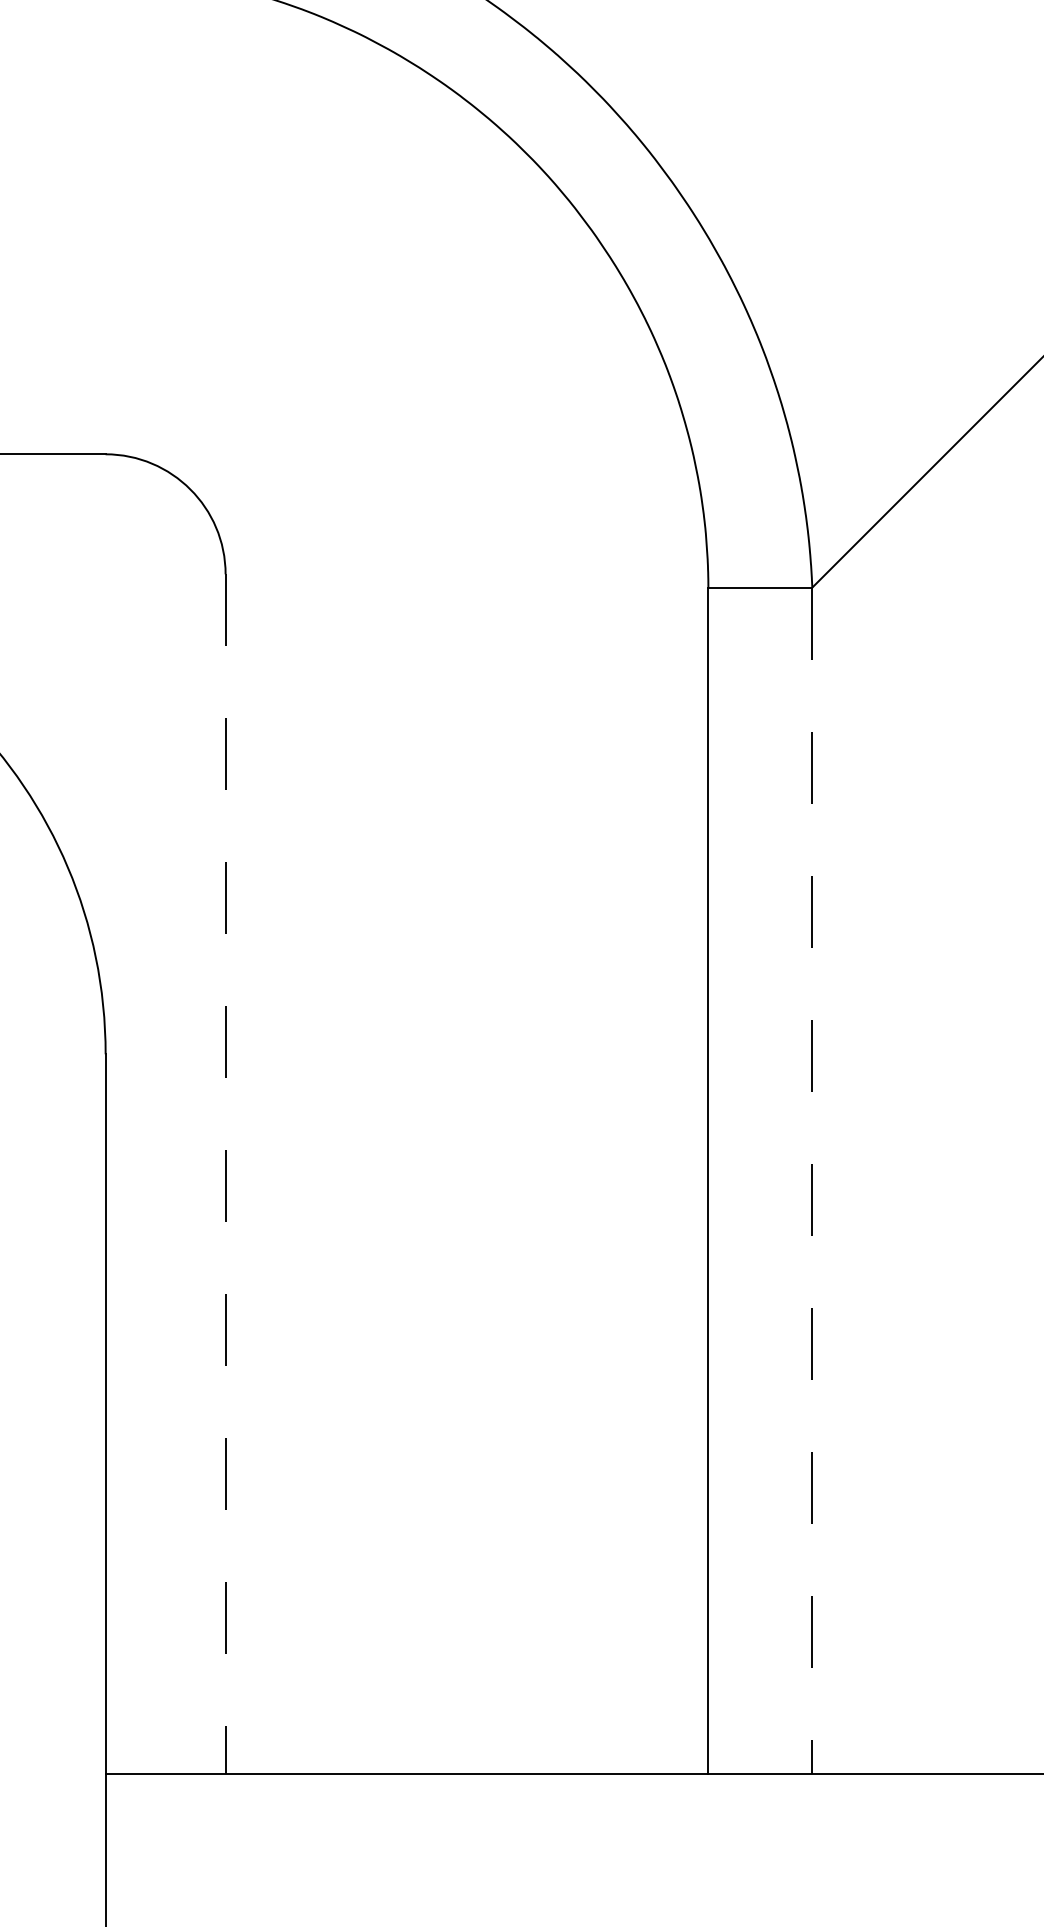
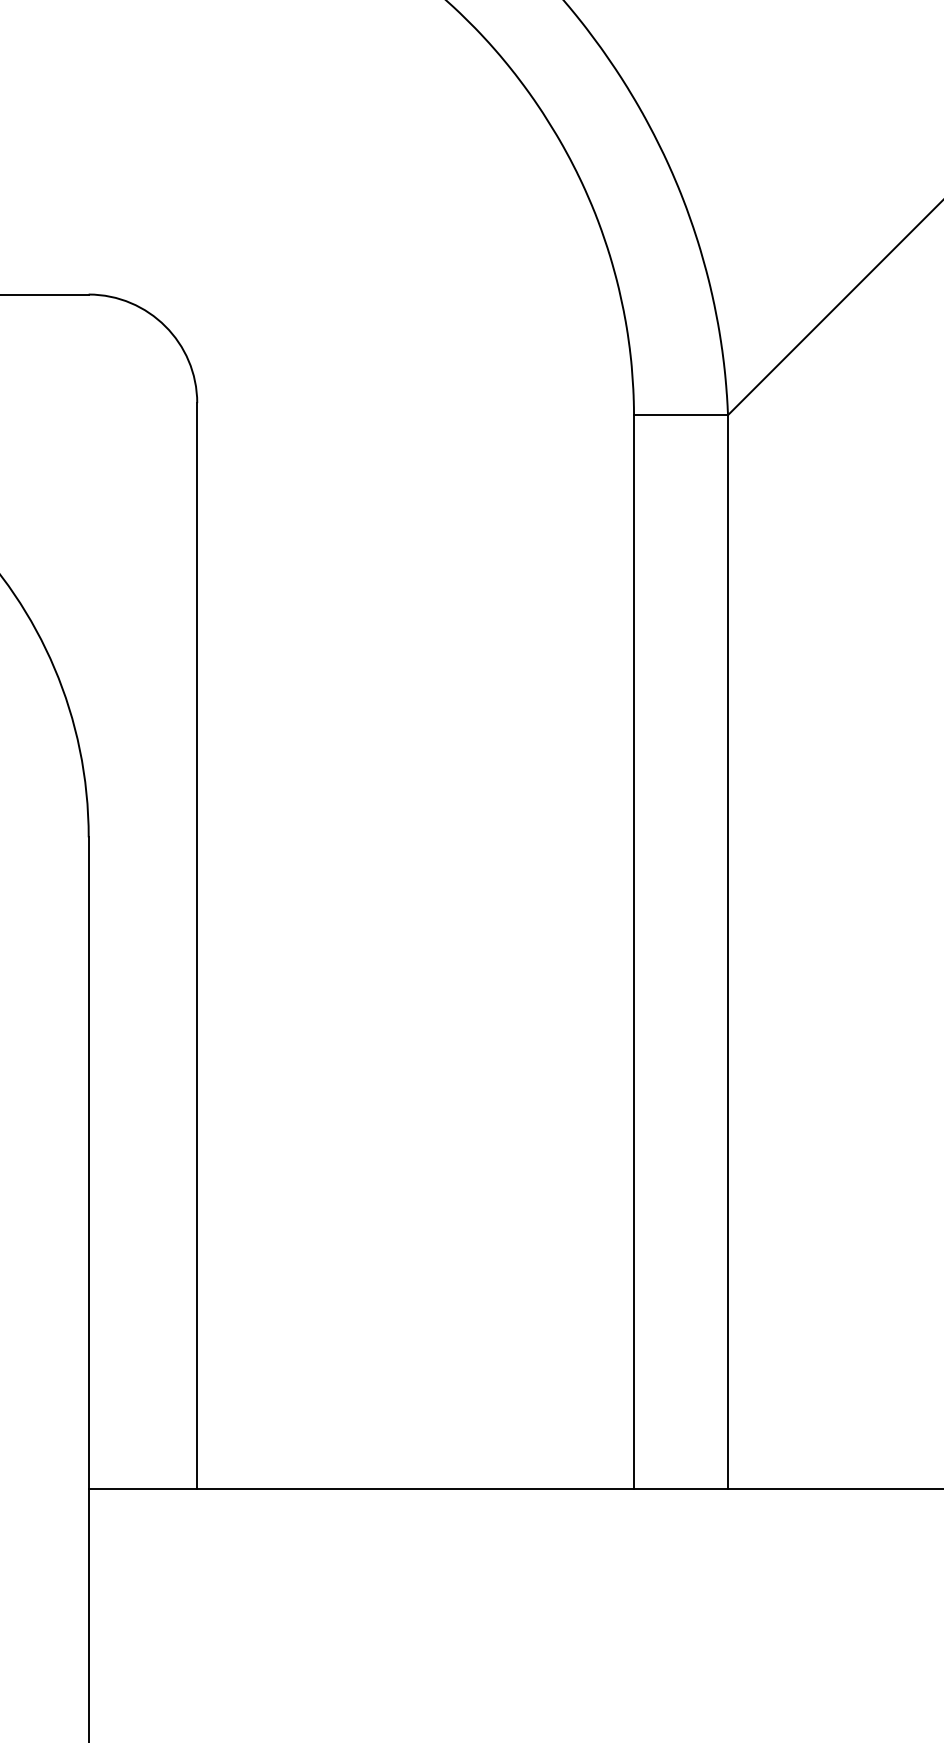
line: (225, 1174) -> (197, 946), dashed -> solid
line: (812, 1181) -> (728, 952), dashed -> solid

